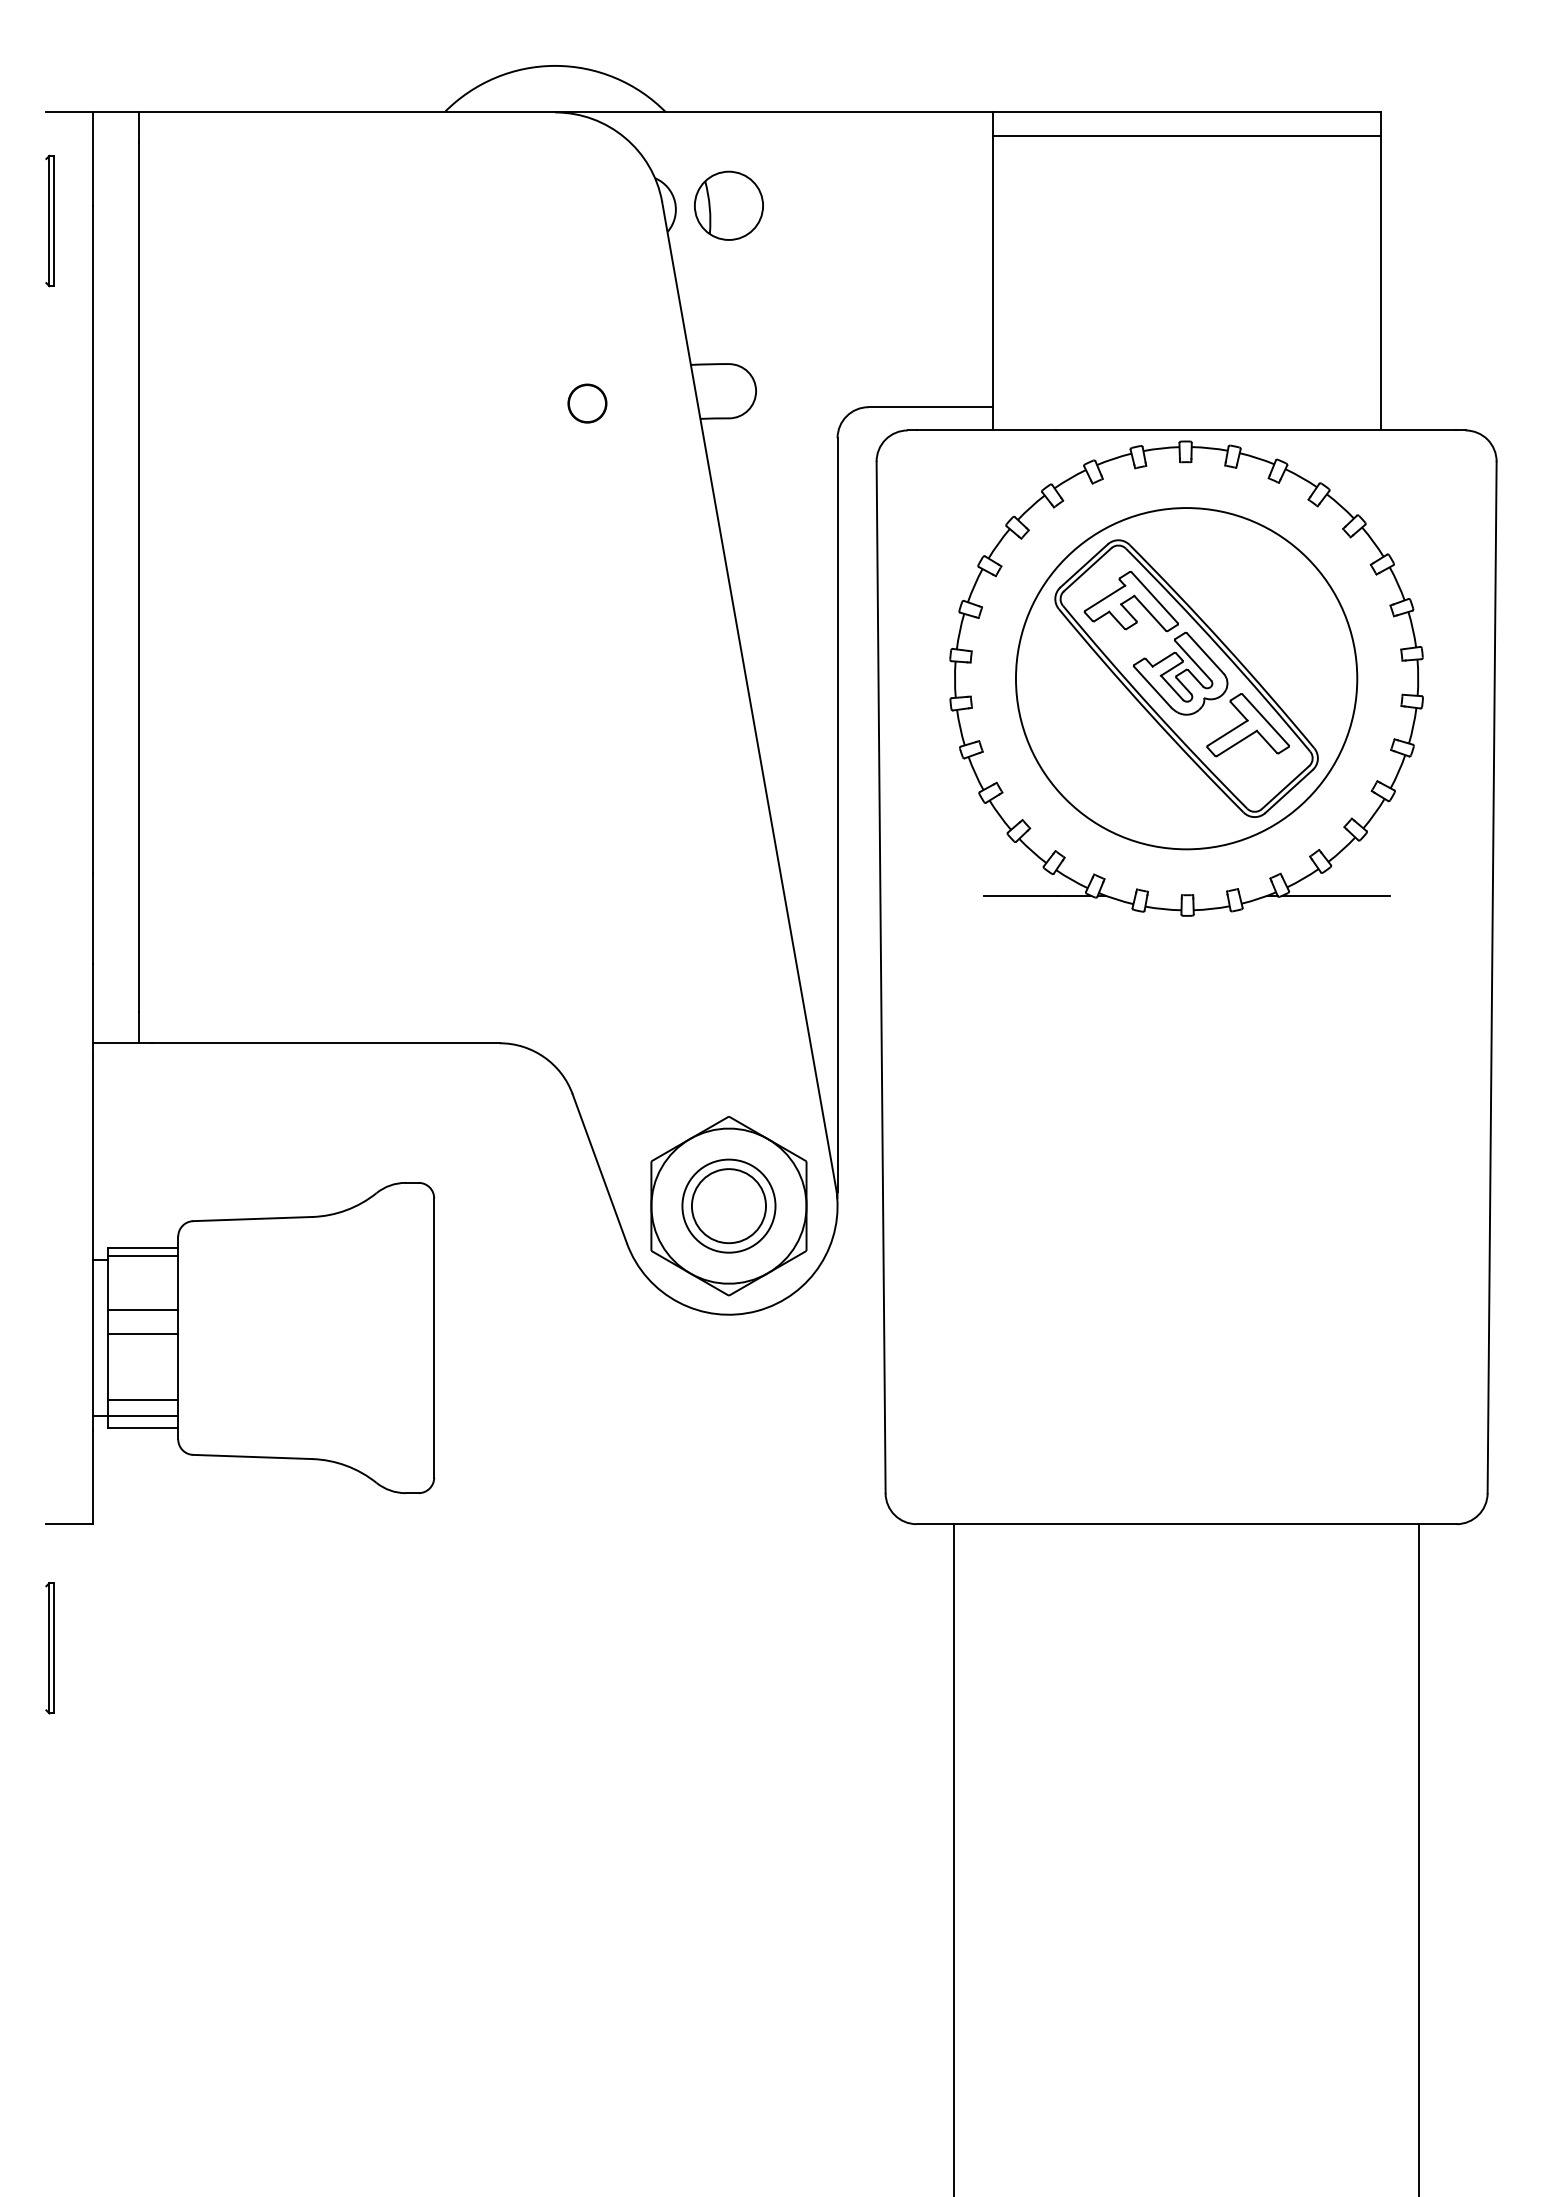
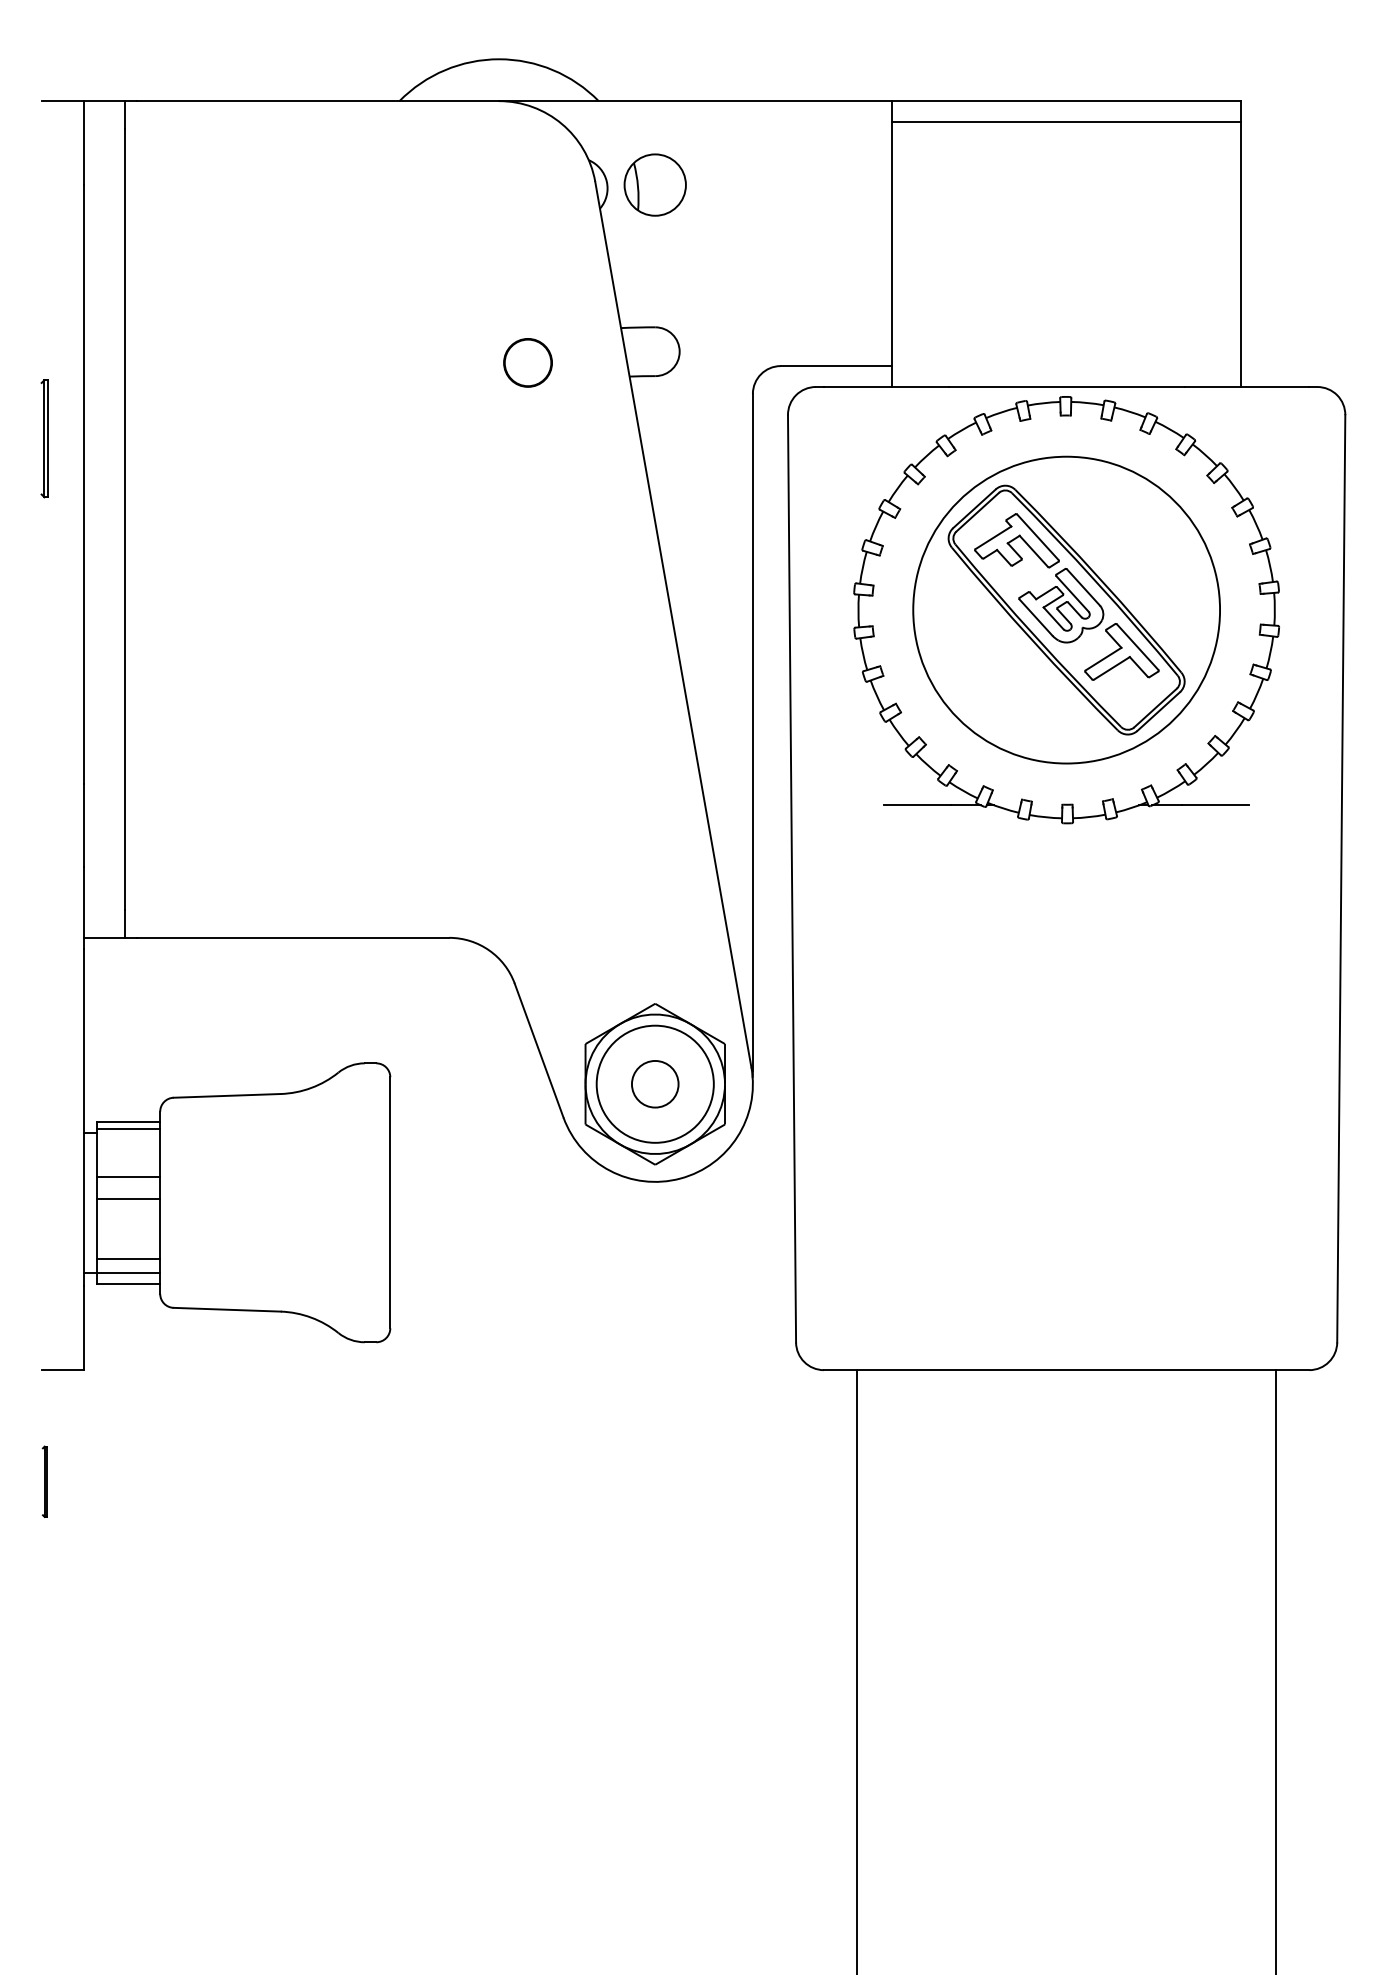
part: (49, 220) -> (44, 438), moved
circle: (587, 403) -> (528, 362), size x1.4
circle: (728, 1205) -> (654, 1083), size x1.4
circle: (728, 1206) -> (654, 1084), size x0.7
part: (49, 1648) -> (44, 1481), size x0.6

